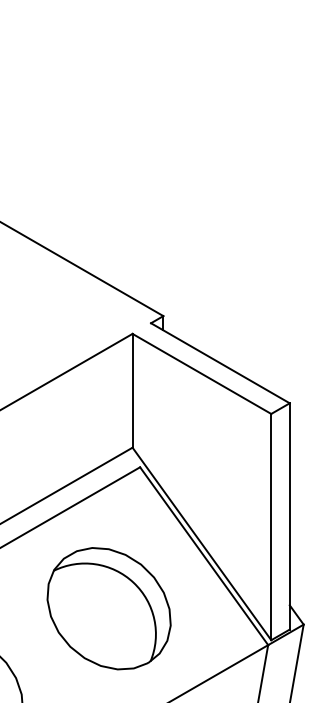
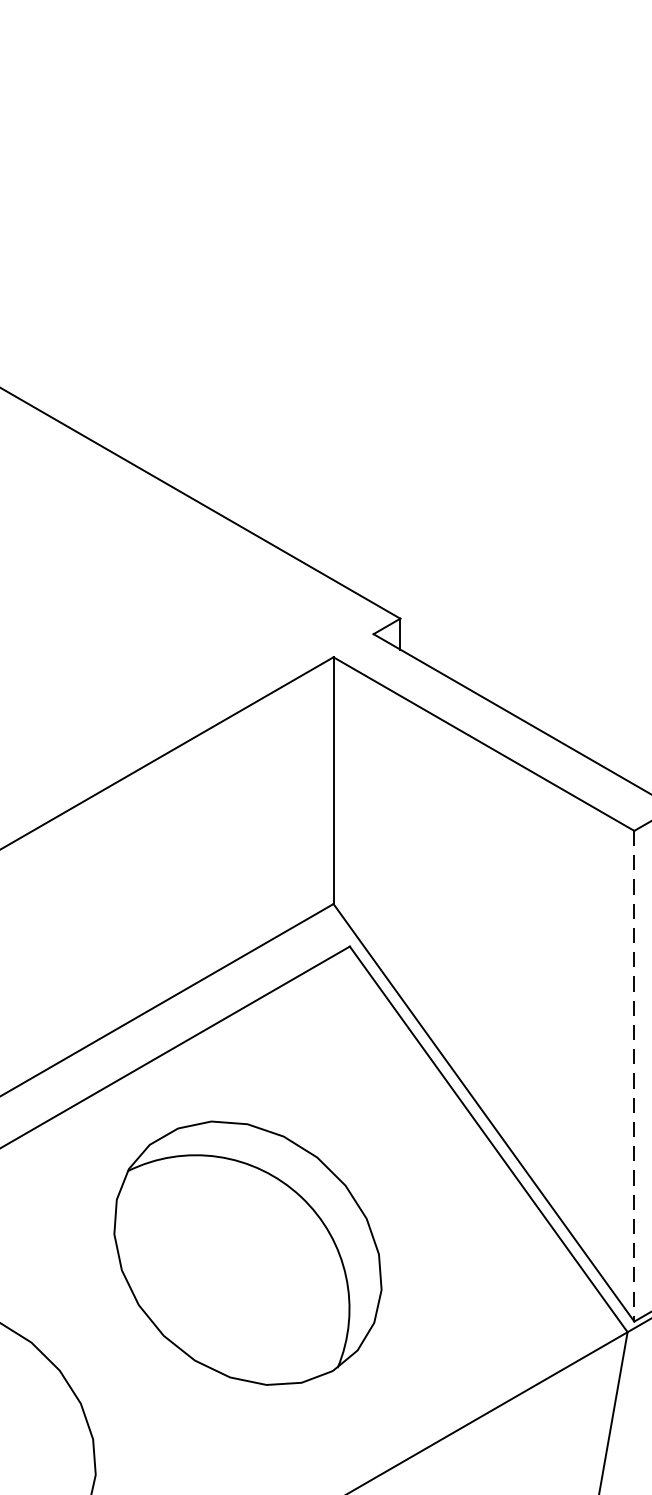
line: (271, 527) -> (634, 1077), solid -> dashed
part: (108, 608) -> (246, 1252), moved

